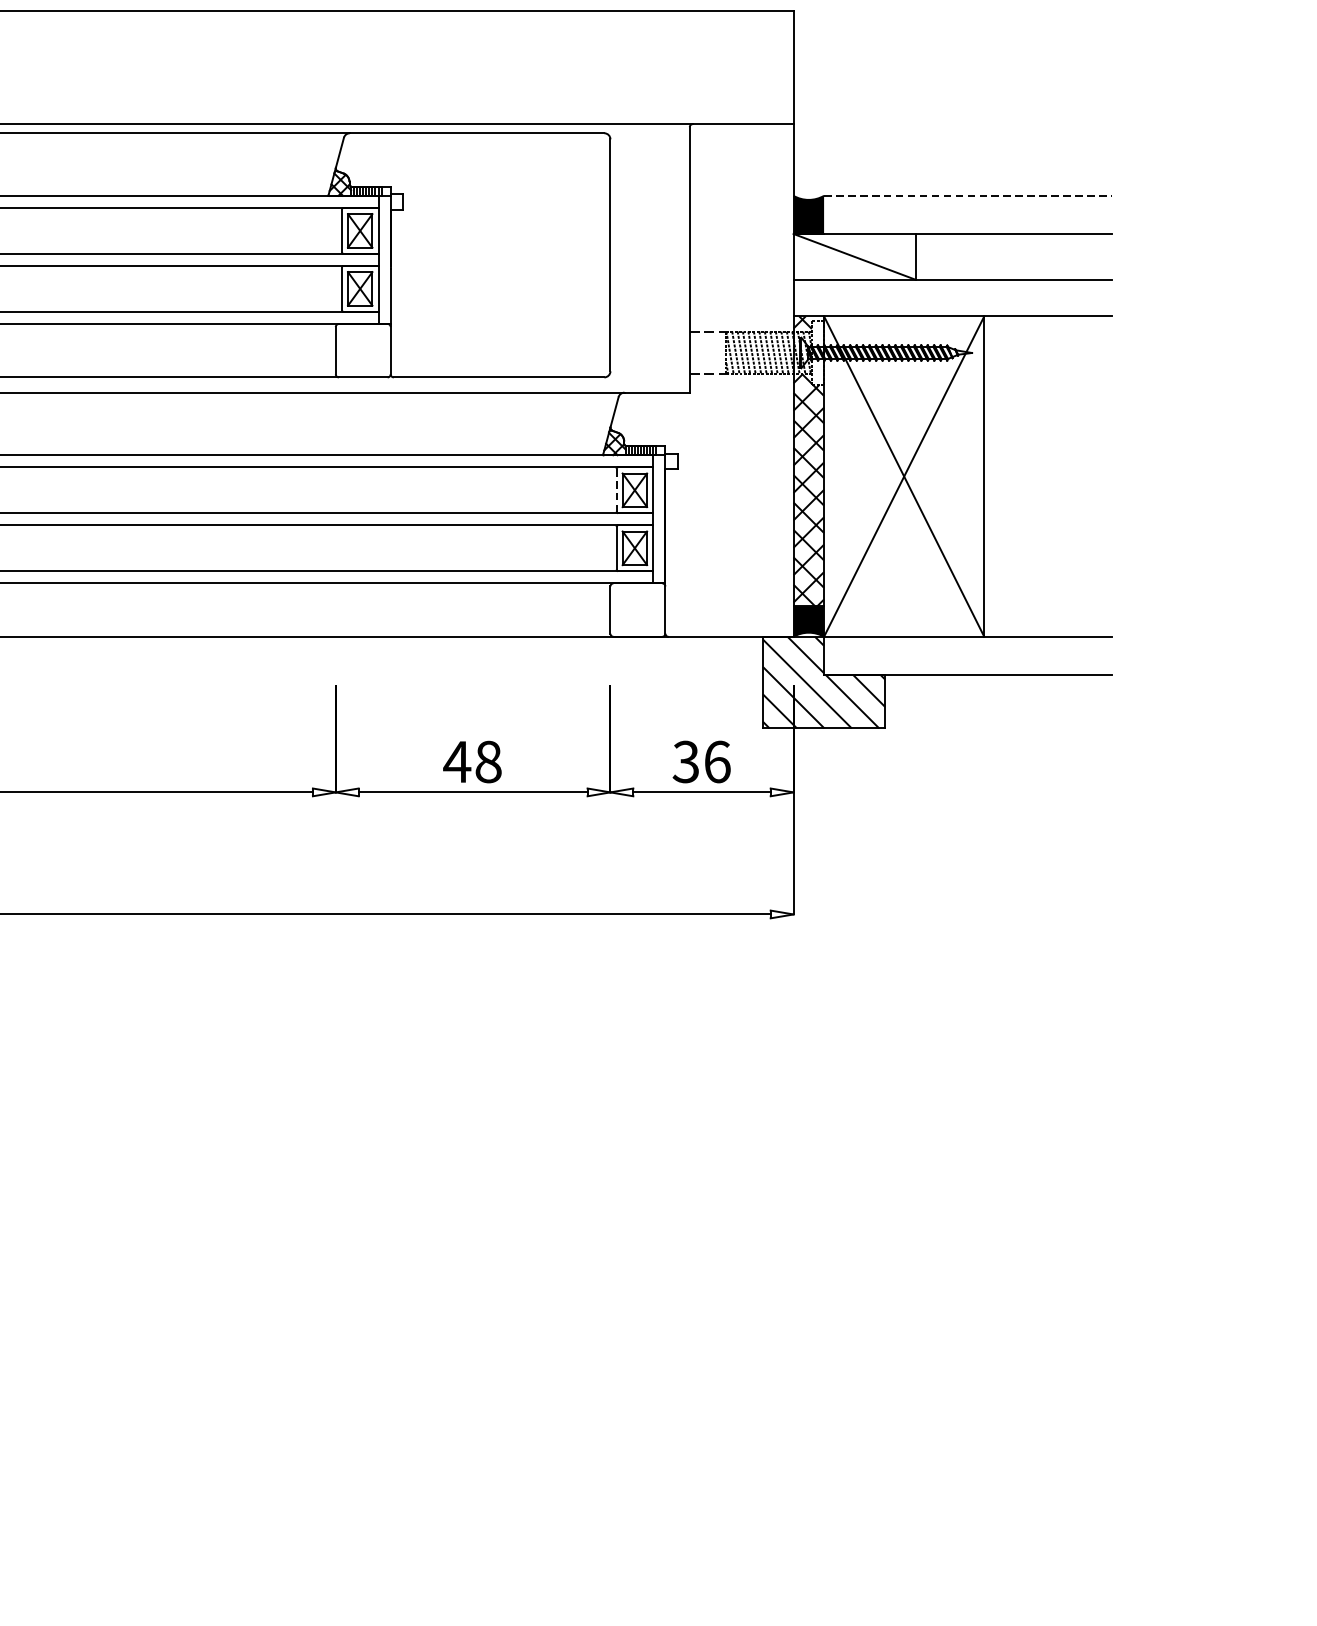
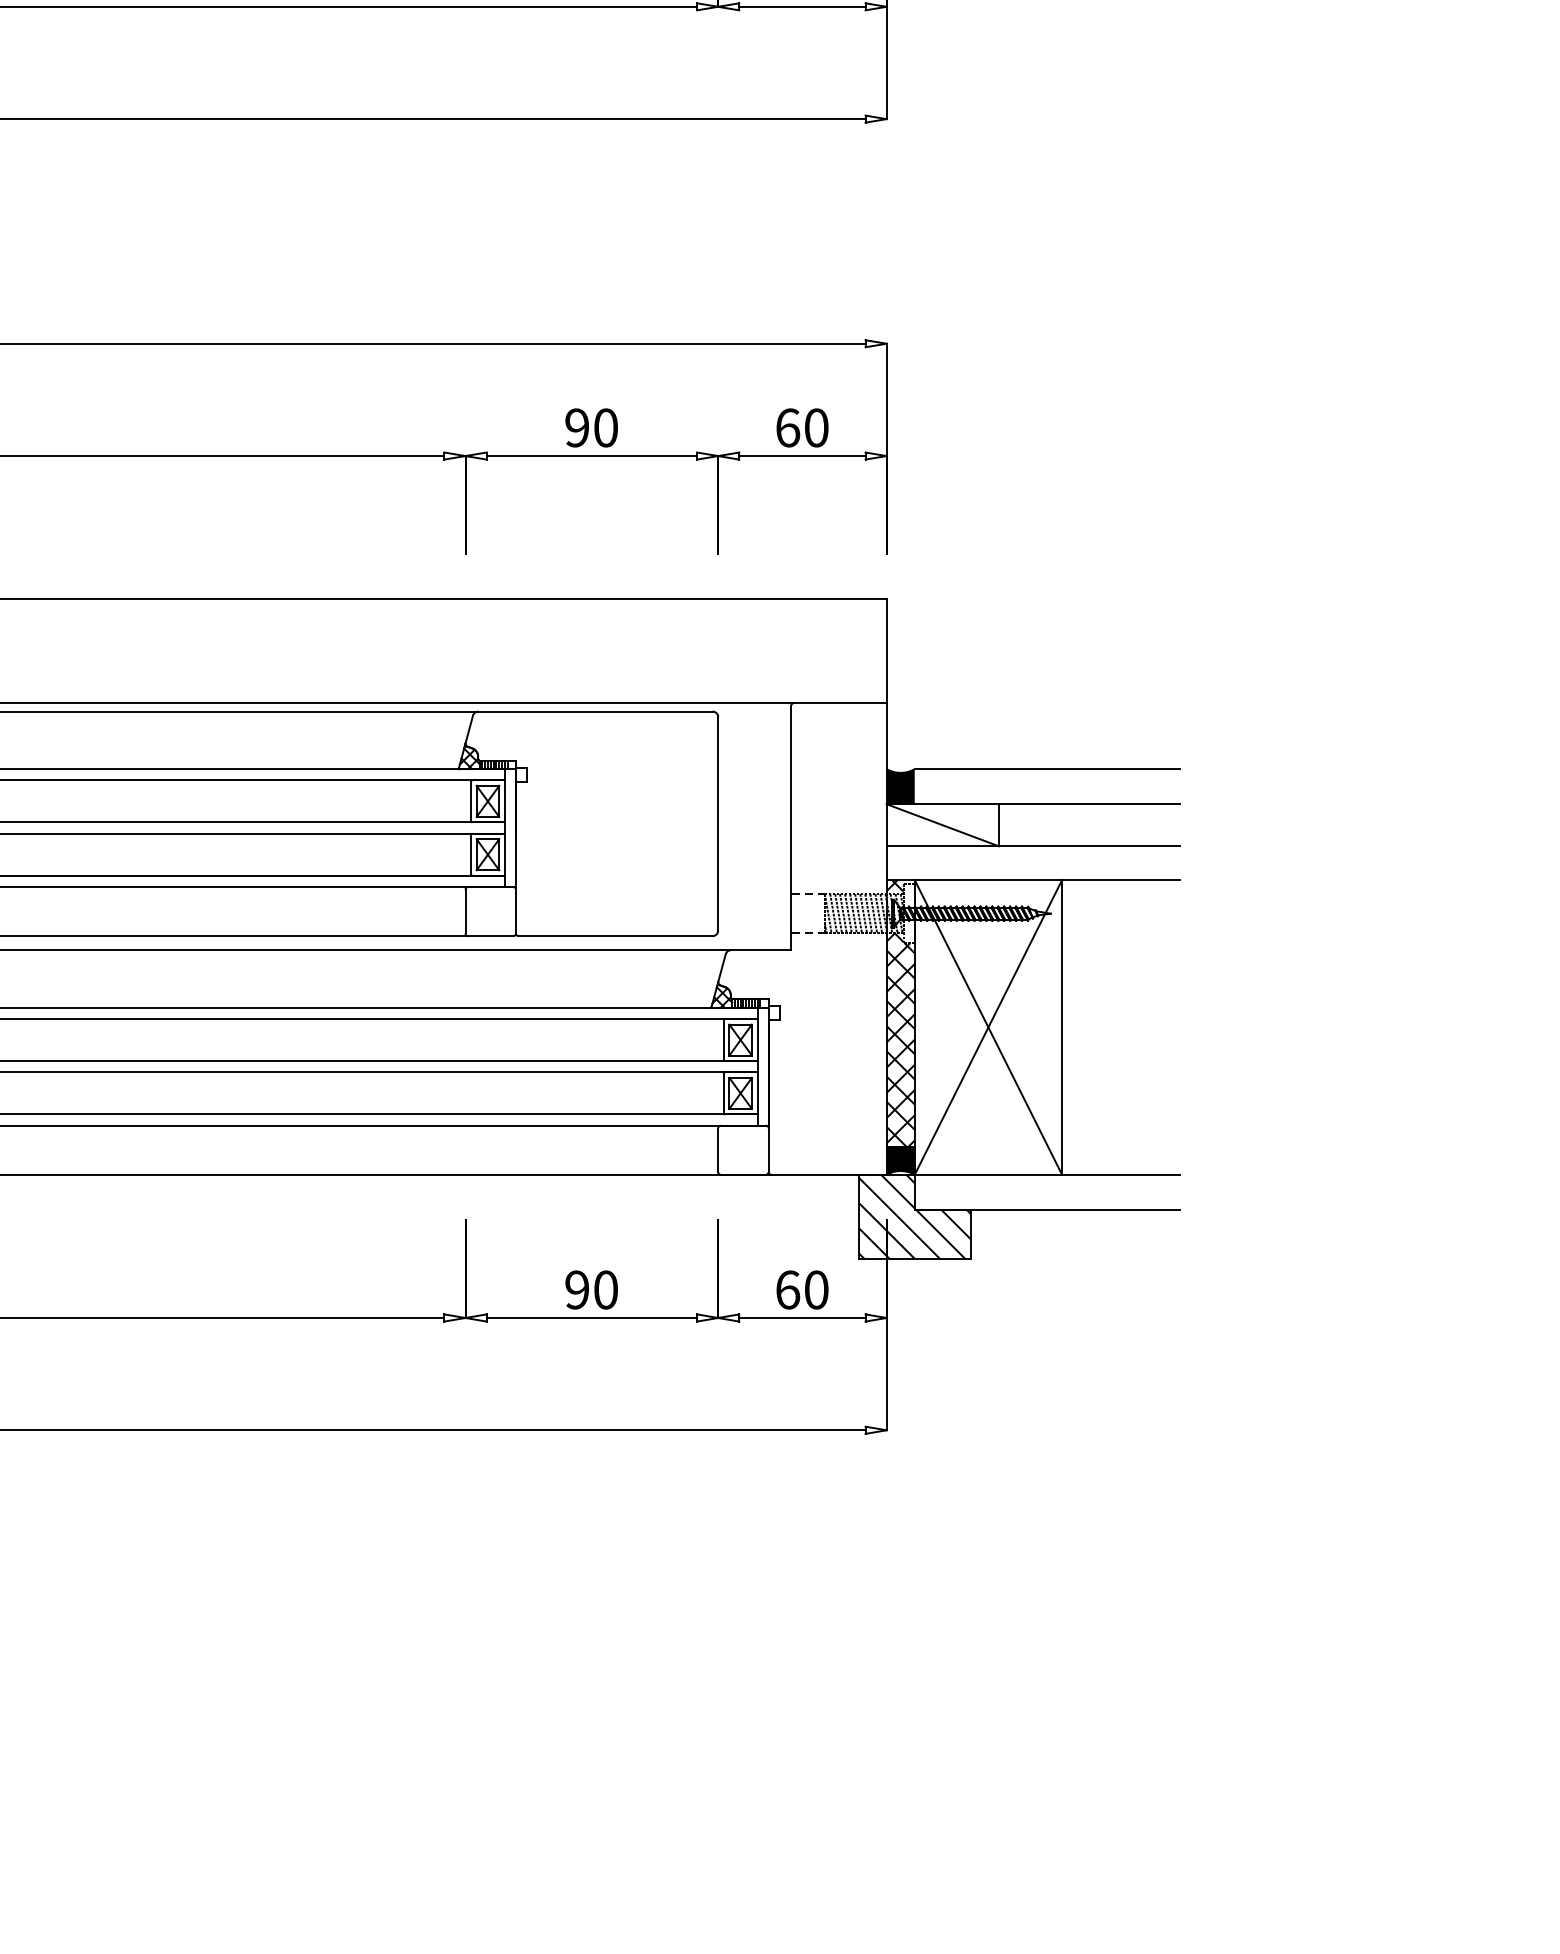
line: (968, 196) -> (1047, 769), dashed -> solid
line: (616, 490) -> (723, 1040), dashed -> solid
text: (472, 761) -> (591, 1289), 48 -> 90
text: (701, 761) -> (801, 1289), 36 -> 60

